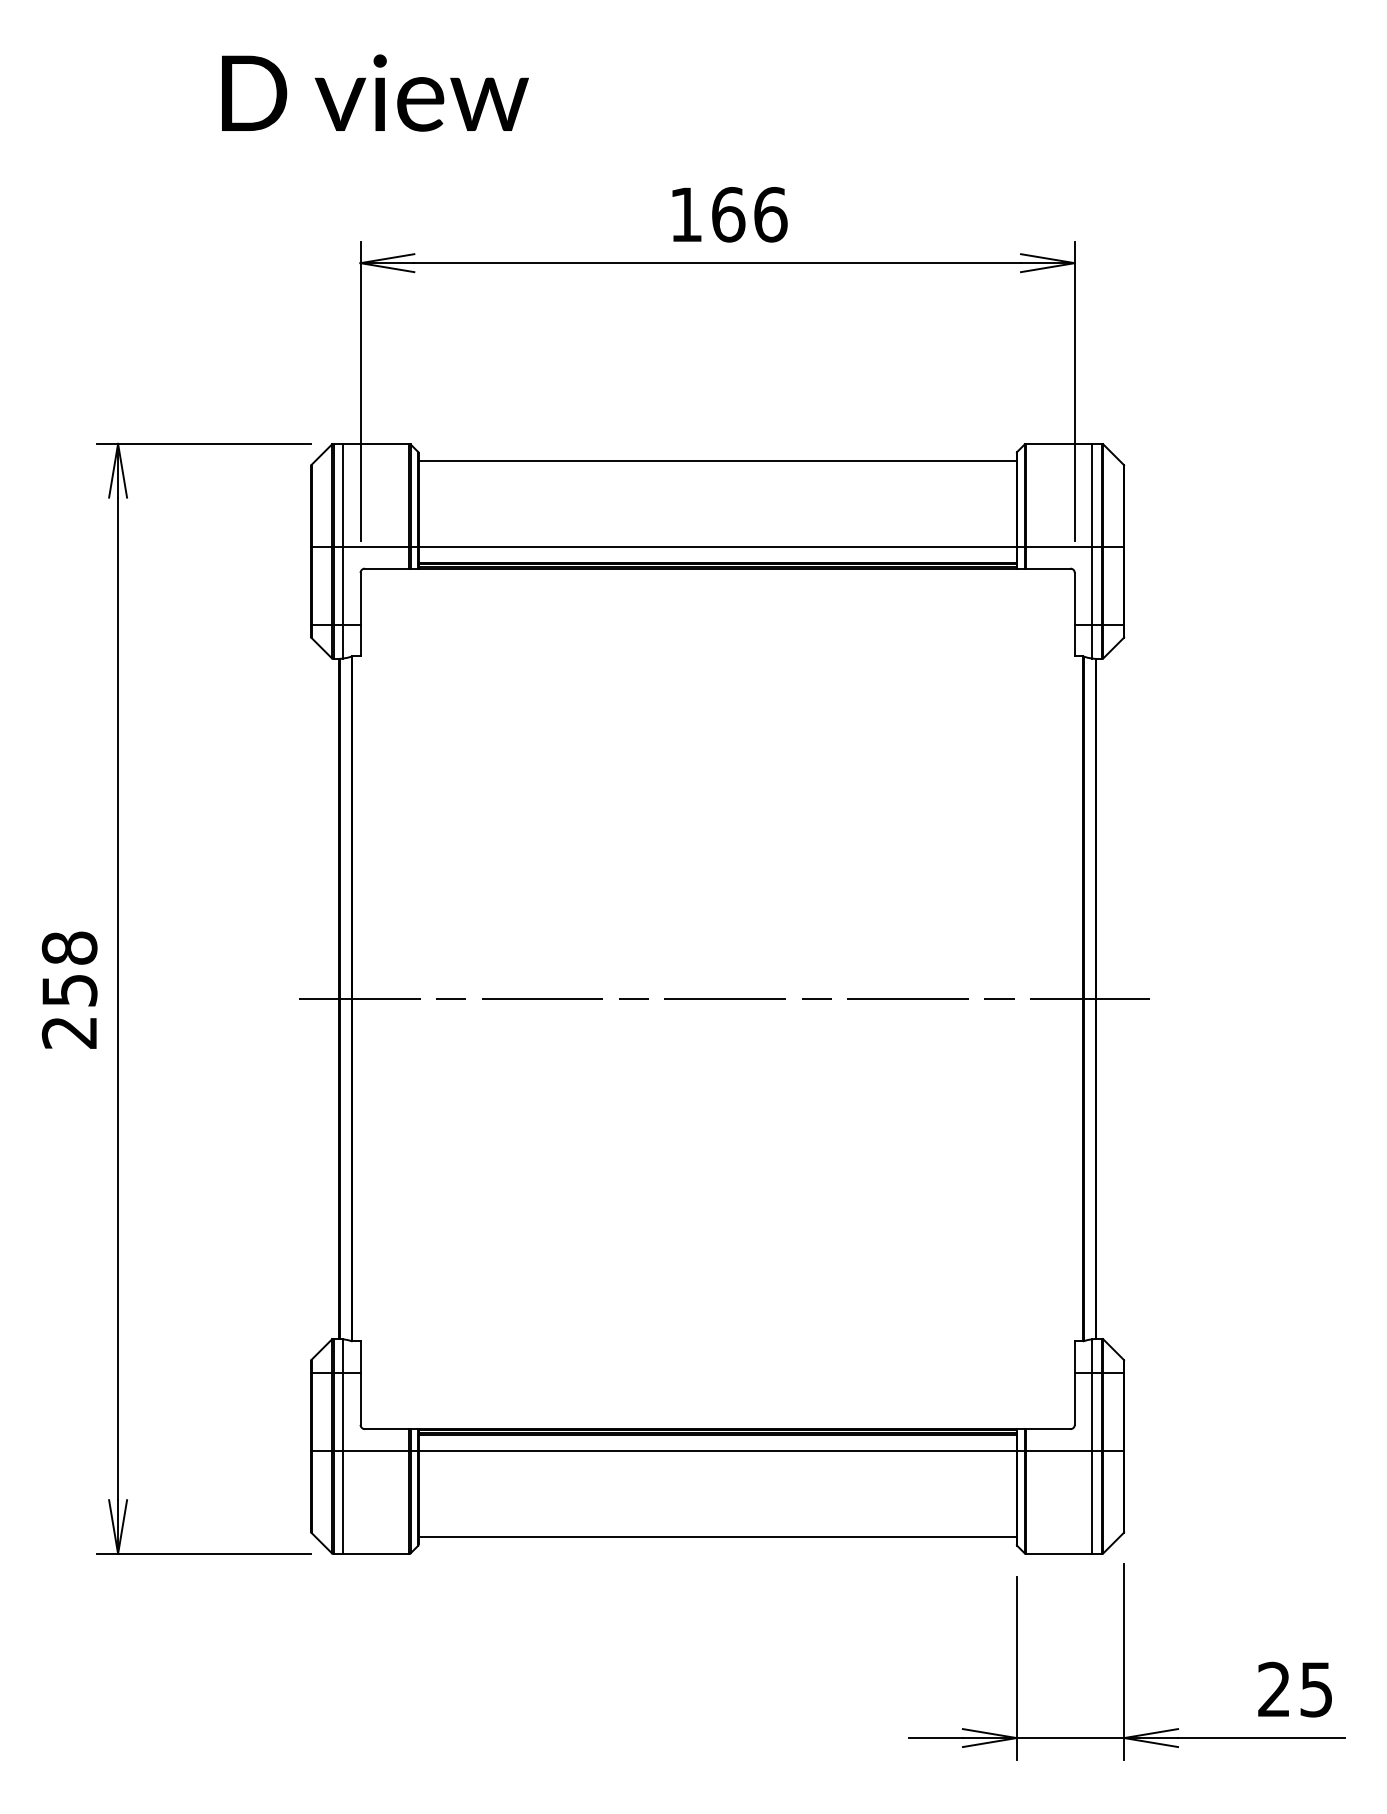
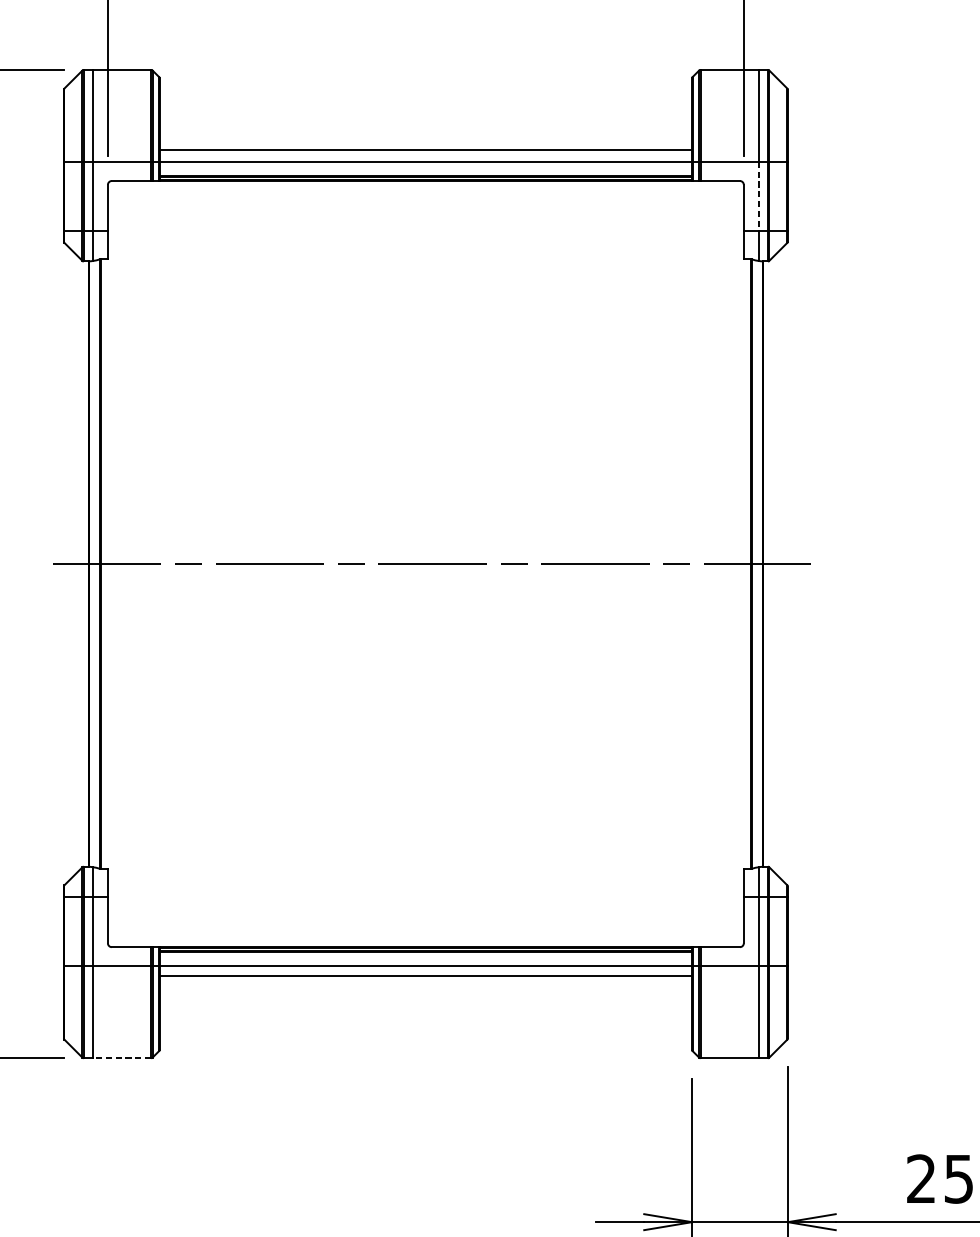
line: (717, 461) -> (425, 150), moved
line: (1092, 585) -> (759, 196), solid -> dashed
line: (717, 1536) -> (425, 975), moved
line: (376, 1553) -> (122, 1057), solid -> dashed

